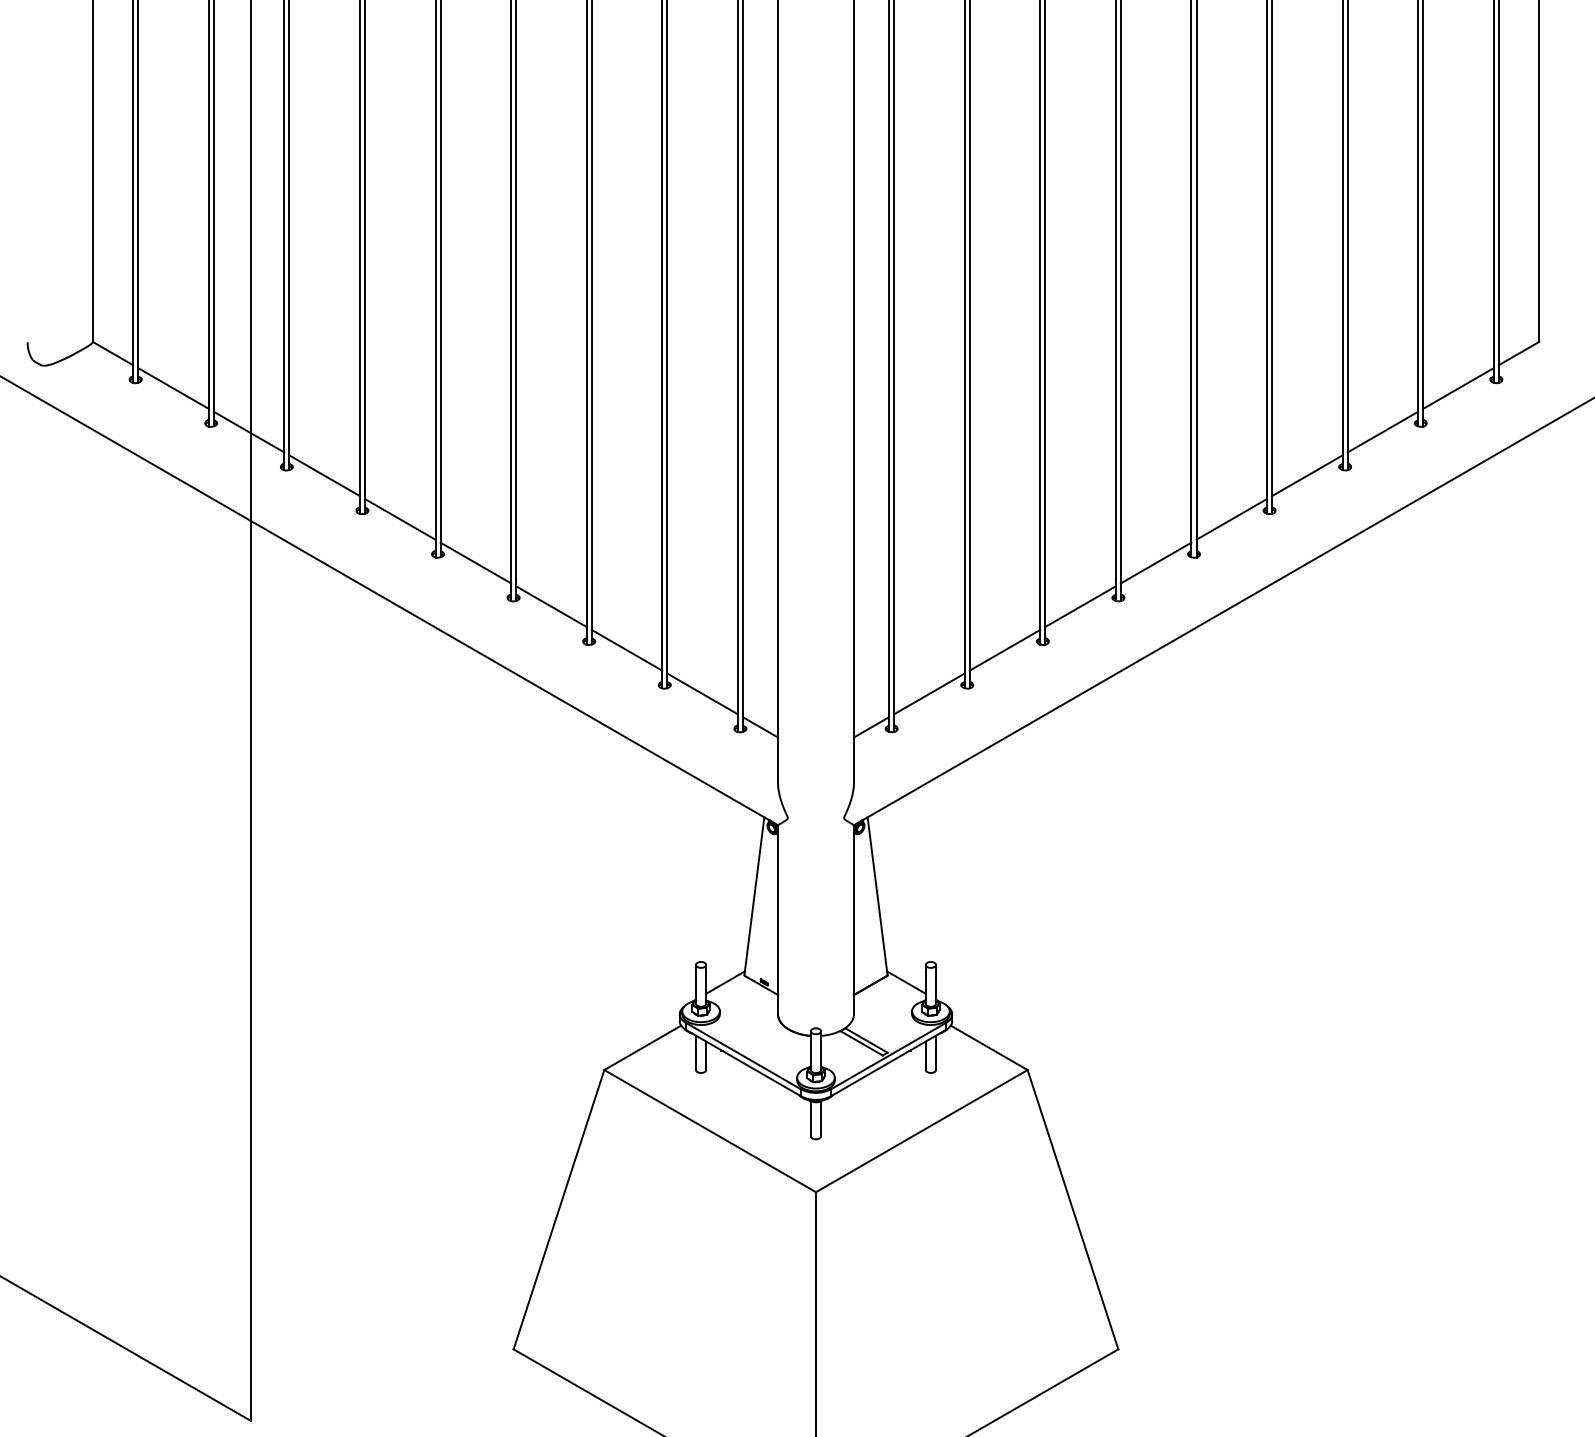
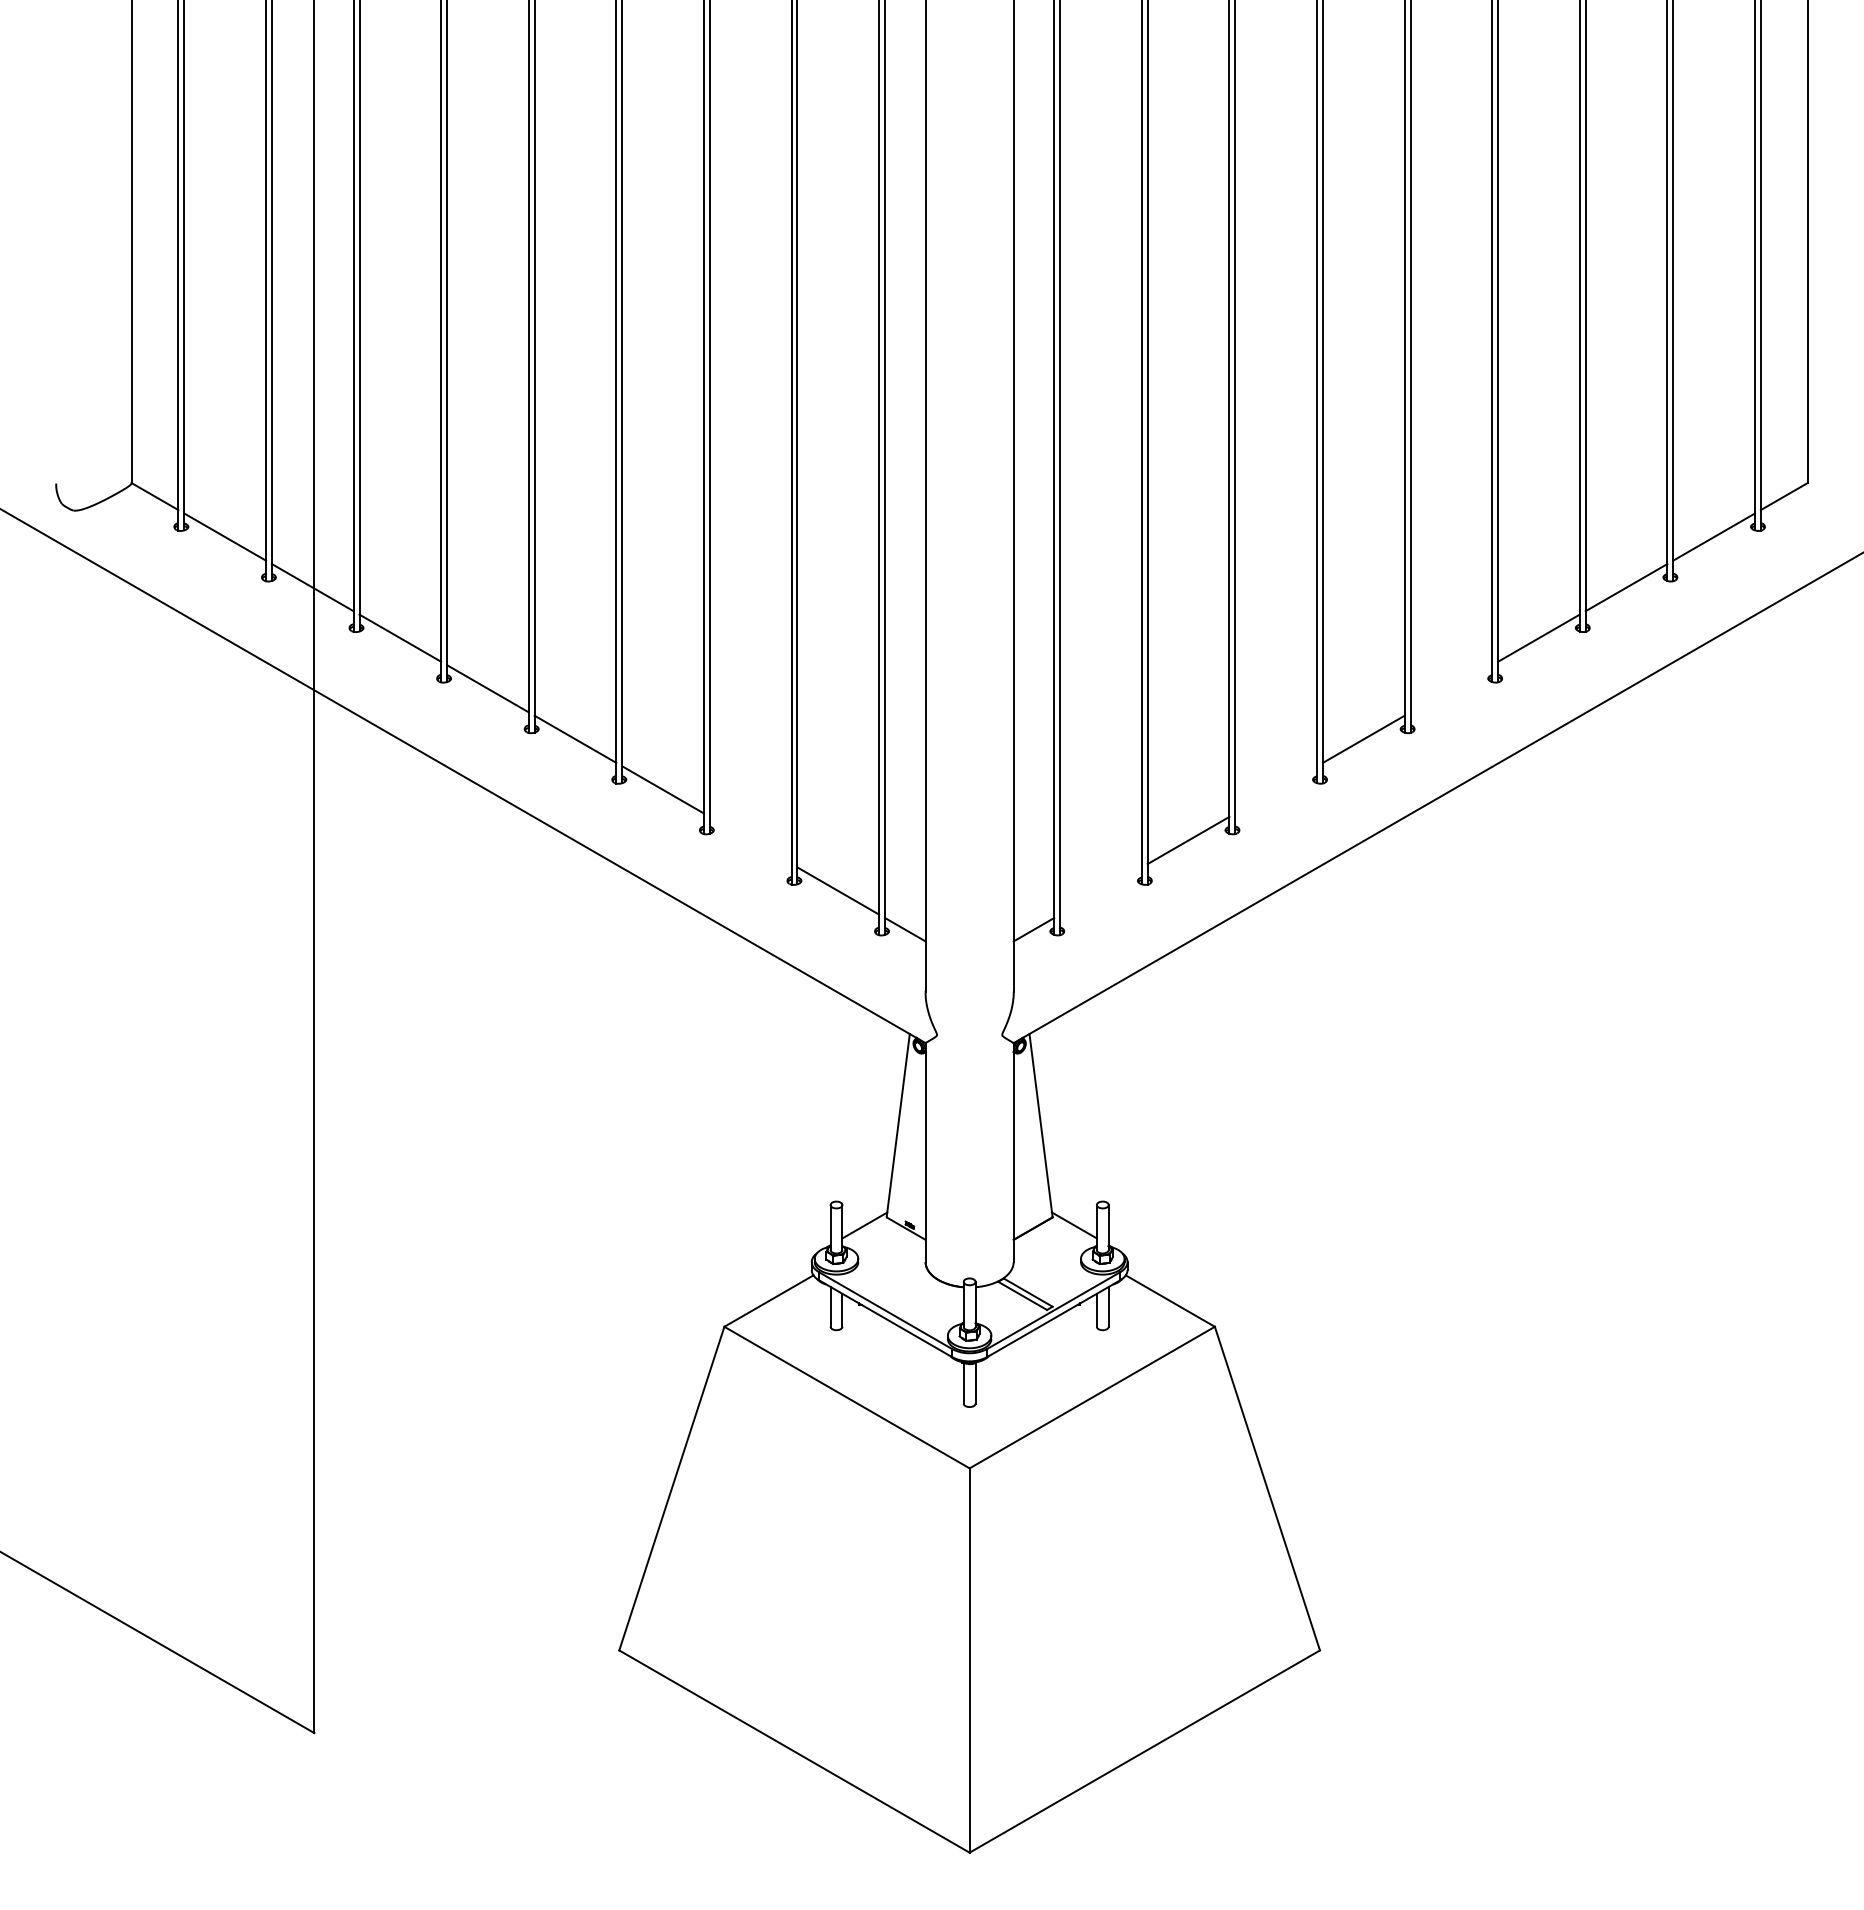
line: (1231, 519) -> (1451, 688), removed
line: (1080, 606) -> (1276, 789), removed
line: (626, 650) -> (750, 840), removed
line: (928, 693) -> (1100, 890), removed

